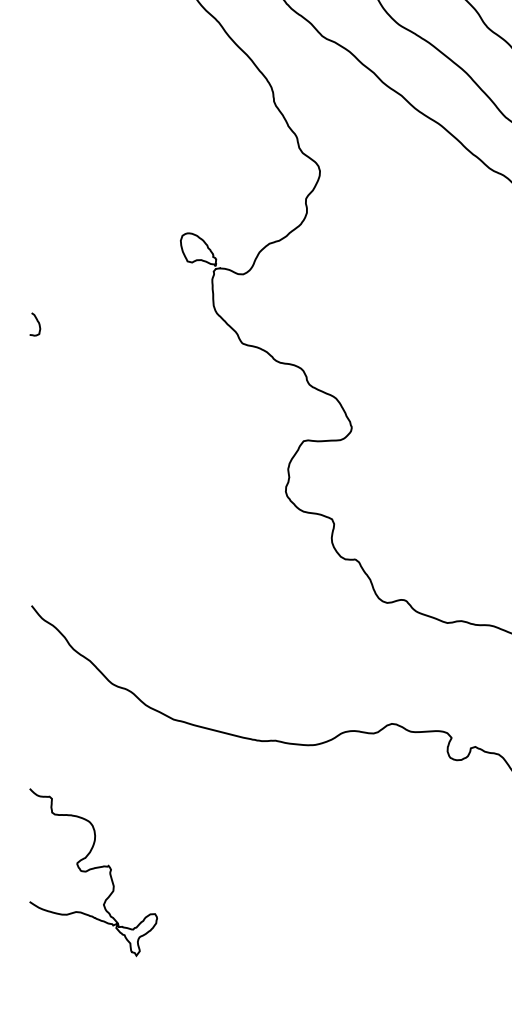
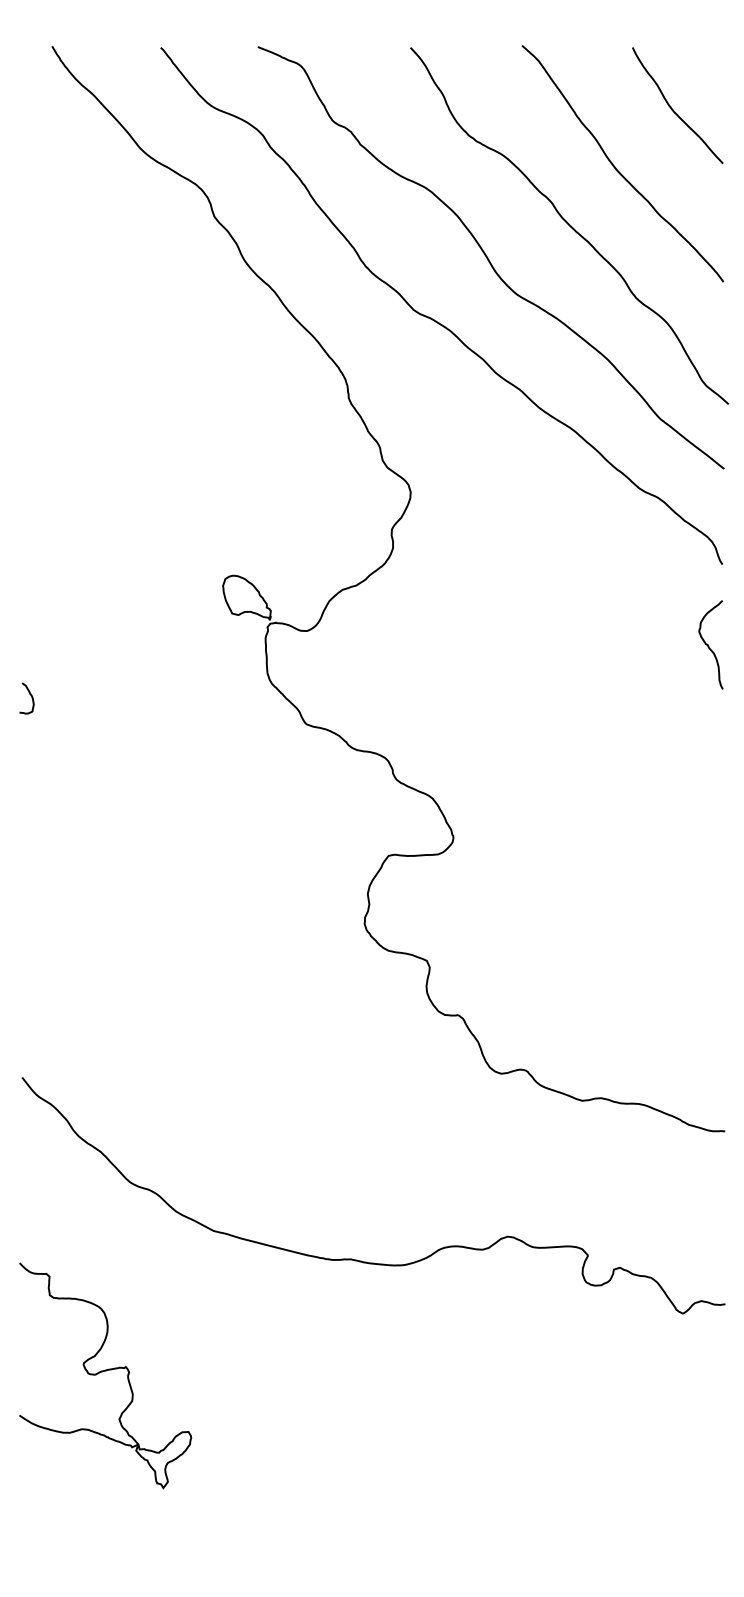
curve: (93, 869) -> (105, 1371), moved

